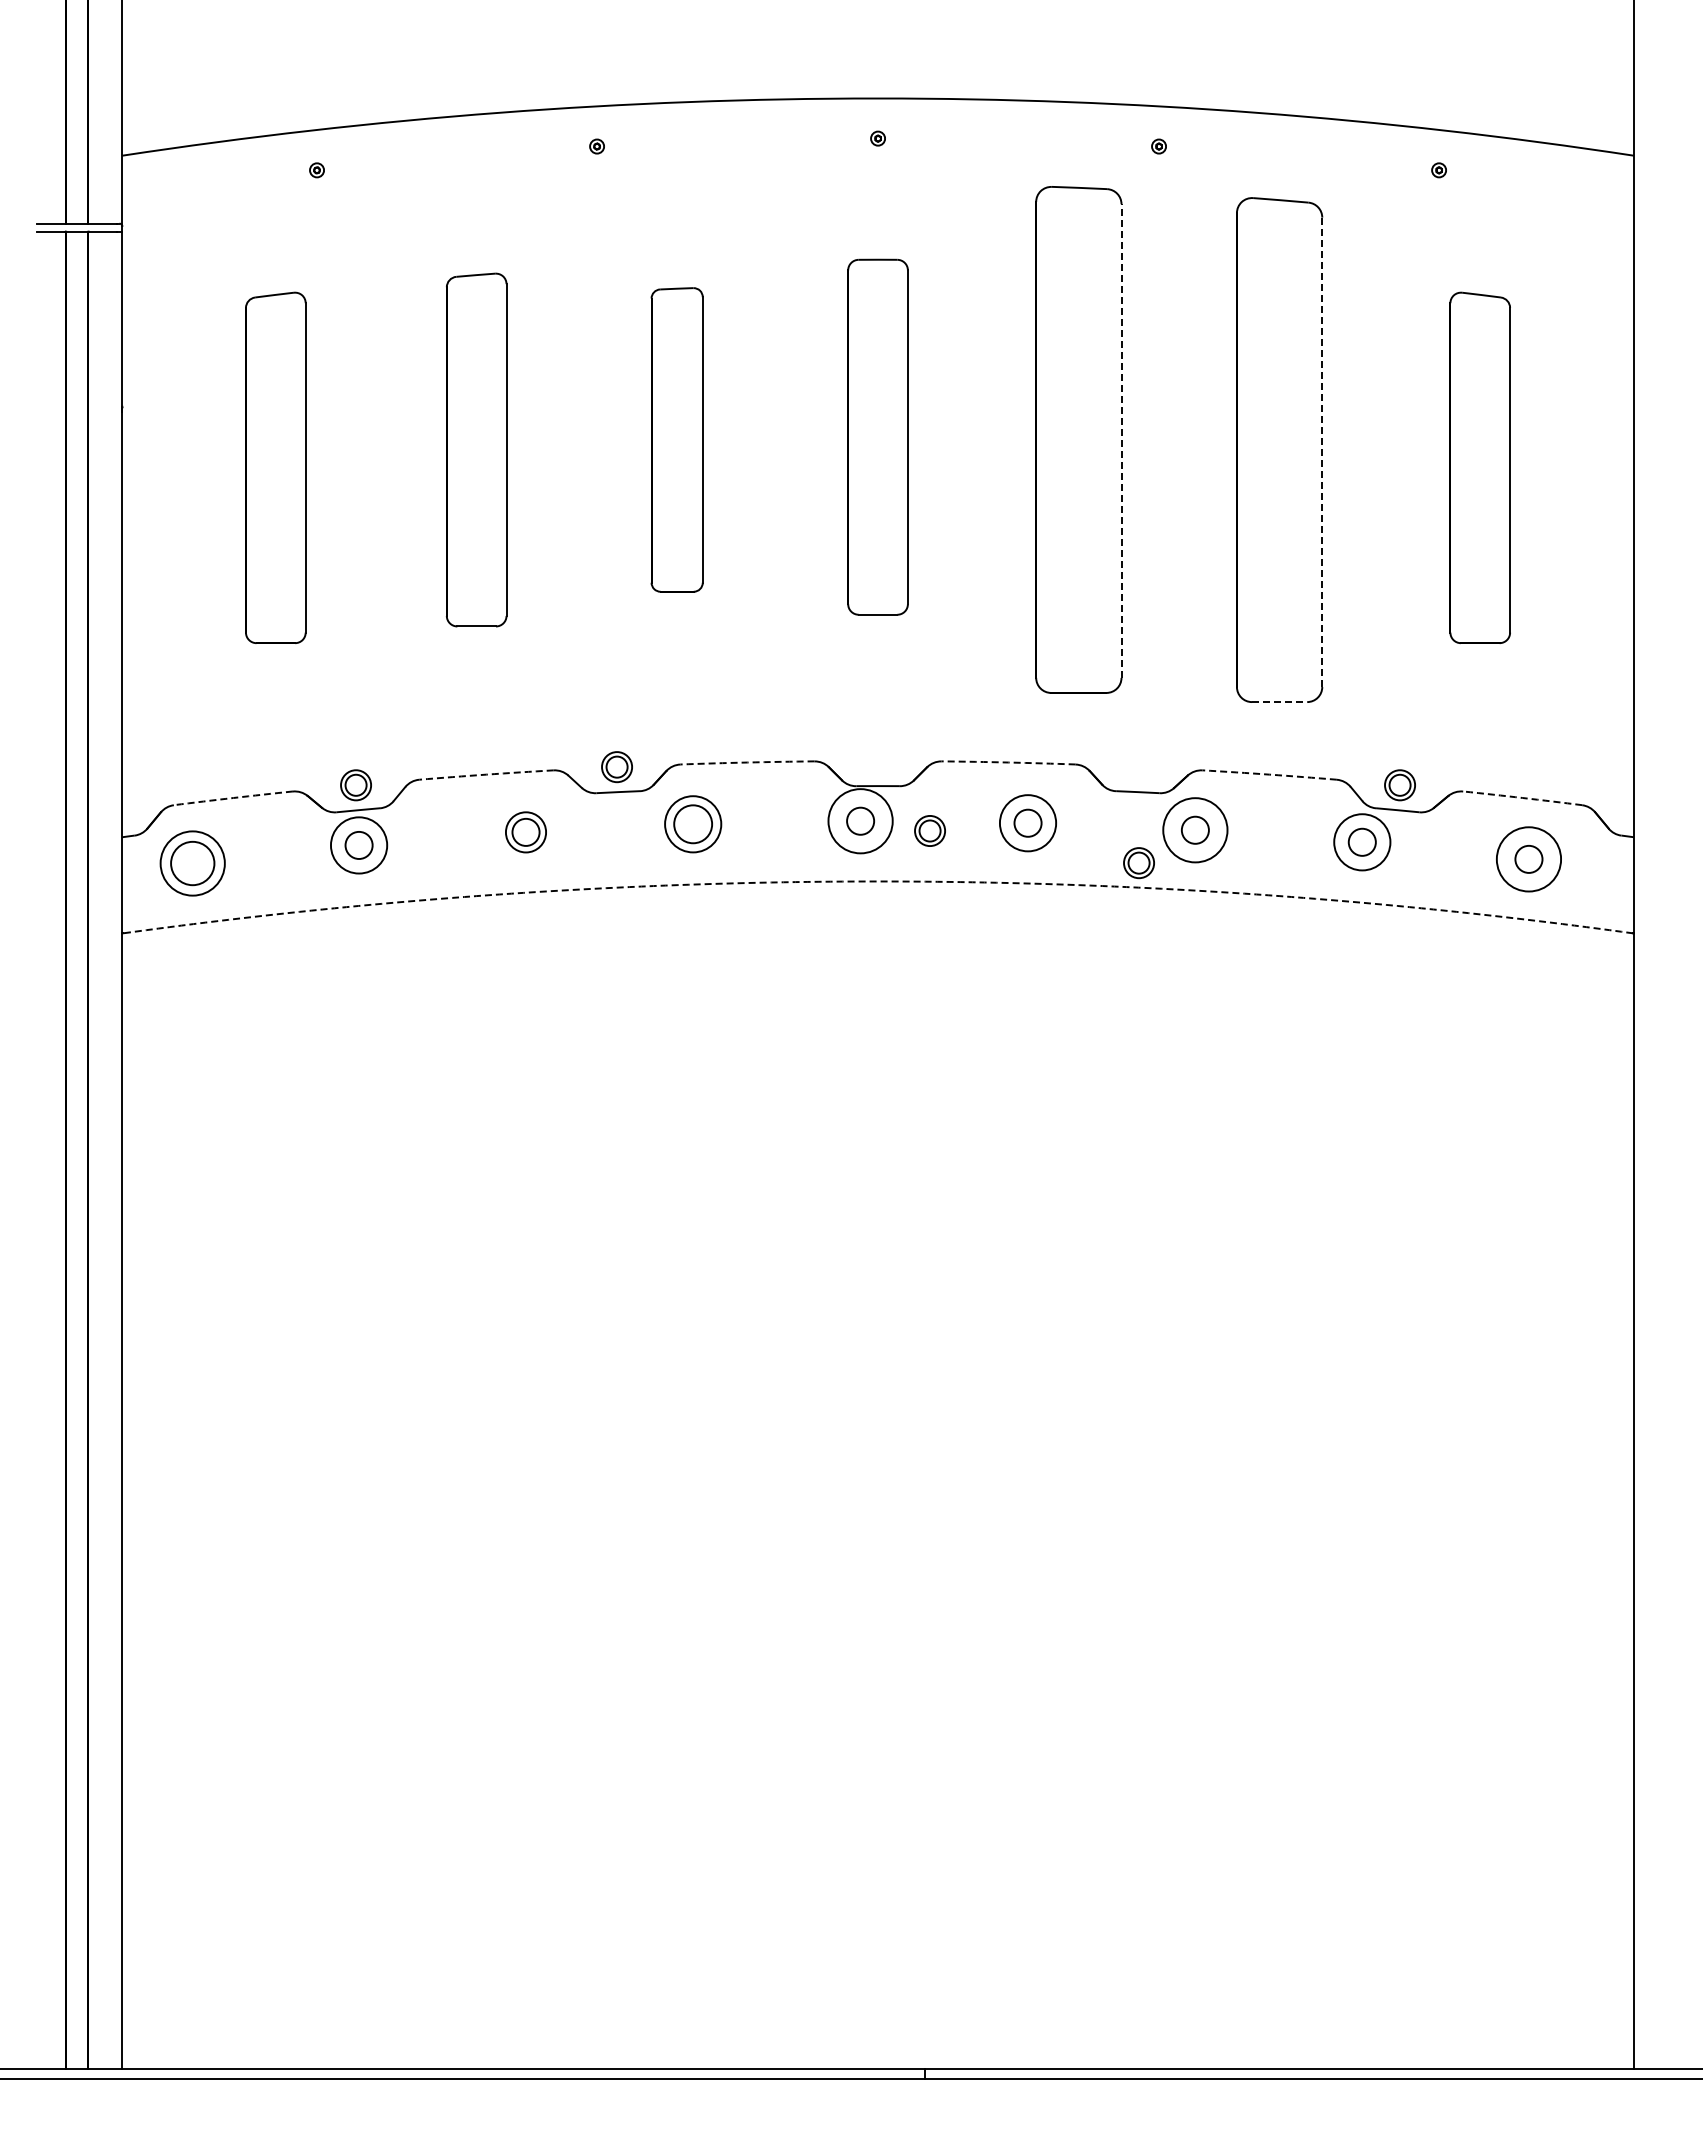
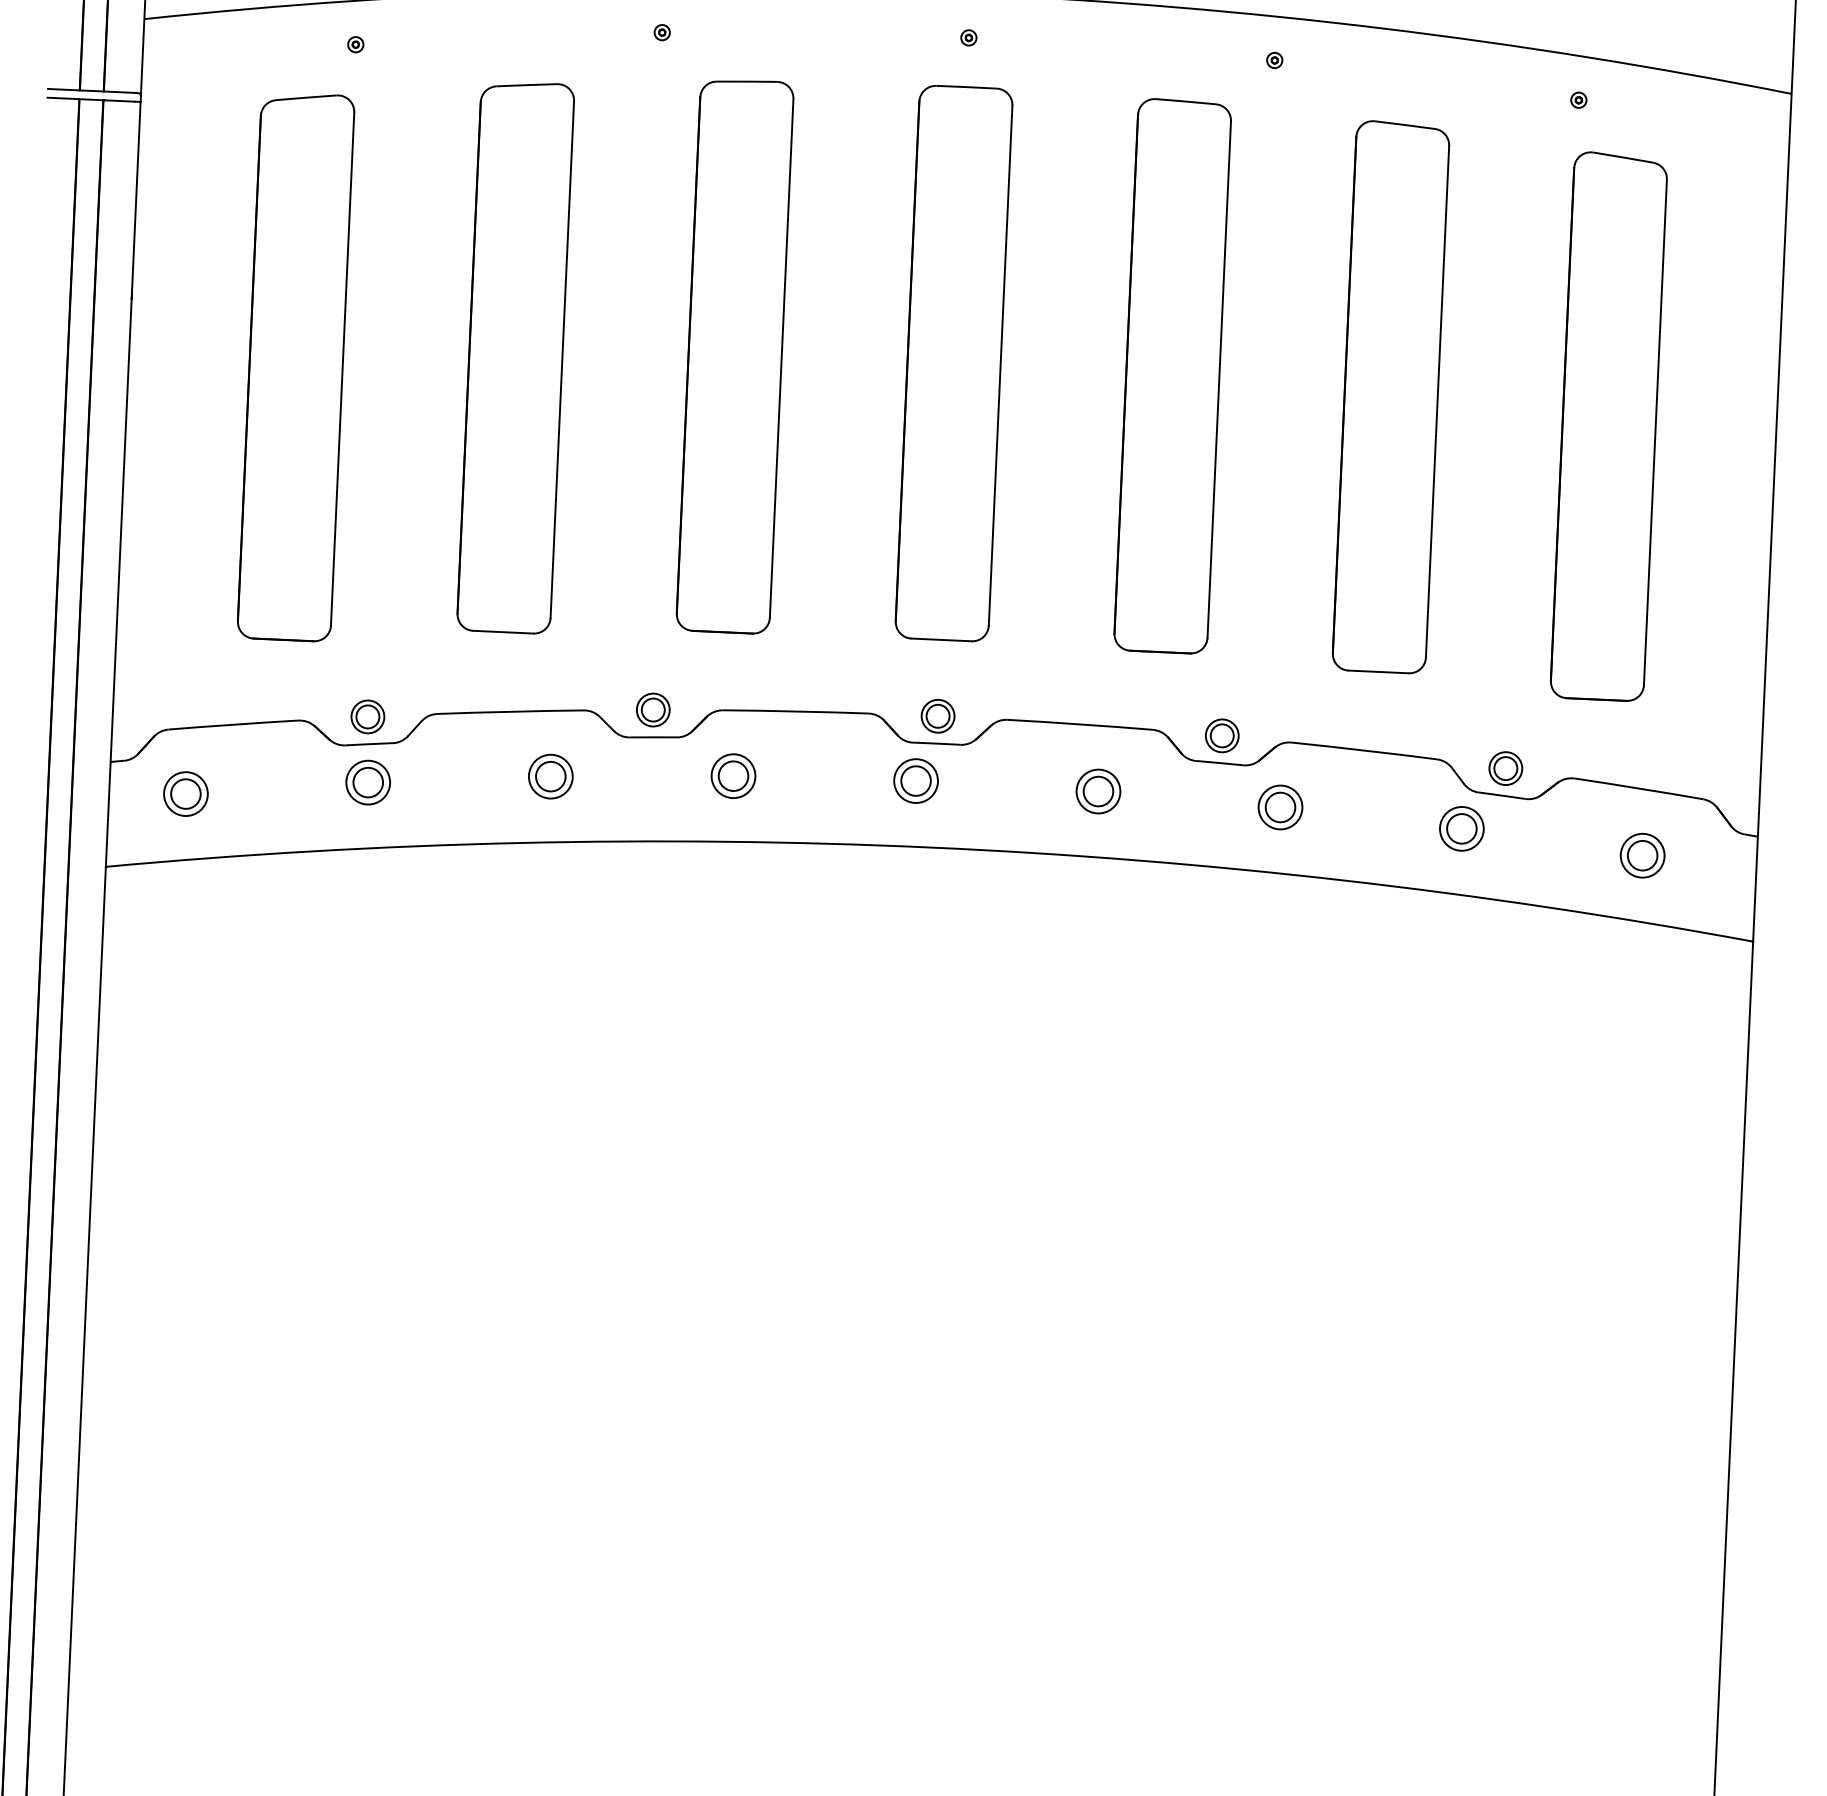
part: (877, 436) -> (953, 362), size x1.43
part: (676, 439) -> (734, 355), size x1.67
line: (1121, 441) -> (1219, 380), dashed -> solid
part: (476, 449) -> (515, 356), size x1.43
line: (1322, 452) -> (1437, 402), dashed -> solid
part: (275, 467) -> (295, 366), size x1.43
part: (1479, 467) -> (1608, 426), size x1.43
line: (1279, 702) -> (1378, 672), dashed -> solid
arc: (747, 762) -> (795, 711), dashed -> solid
arc: (1008, 762) -> (1080, 724), dashed -> solid
arc: (486, 774) -> (510, 711), dashed -> solid
arc: (1269, 774) -> (1364, 750), dashed -> solid
arc: (233, 798) -> (233, 725), dashed -> solid
arc: (1522, 798) -> (1638, 789), dashed -> solid
circle: (860, 821) -> (915, 781), size x0.62
circle: (1027, 823) -> (1097, 791), size x0.71
part: (693, 824) -> (733, 776), size x0.71
part: (929, 830) -> (937, 715), moved
circle: (1195, 830) -> (1280, 807), size x0.62
circle: (1362, 842) -> (1462, 829), size x0.71
circle: (359, 845) -> (368, 782), size x0.71
circle: (1528, 859) -> (1642, 855), size x0.62
part: (192, 863) -> (185, 794), size x0.62
part: (1138, 863) -> (1221, 736), moved
arc: (878, 881) -> (932, 847), dashed -> solid

